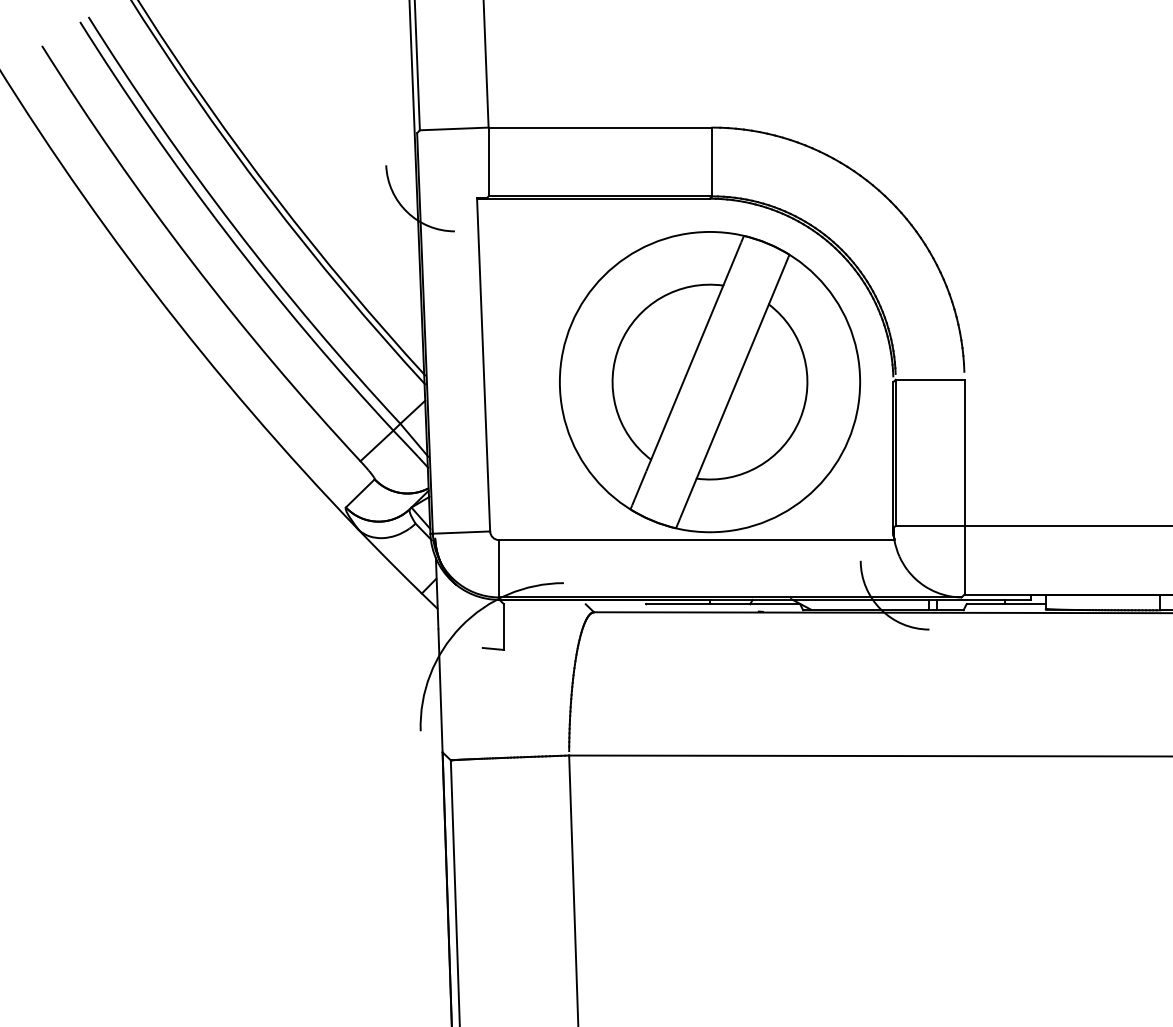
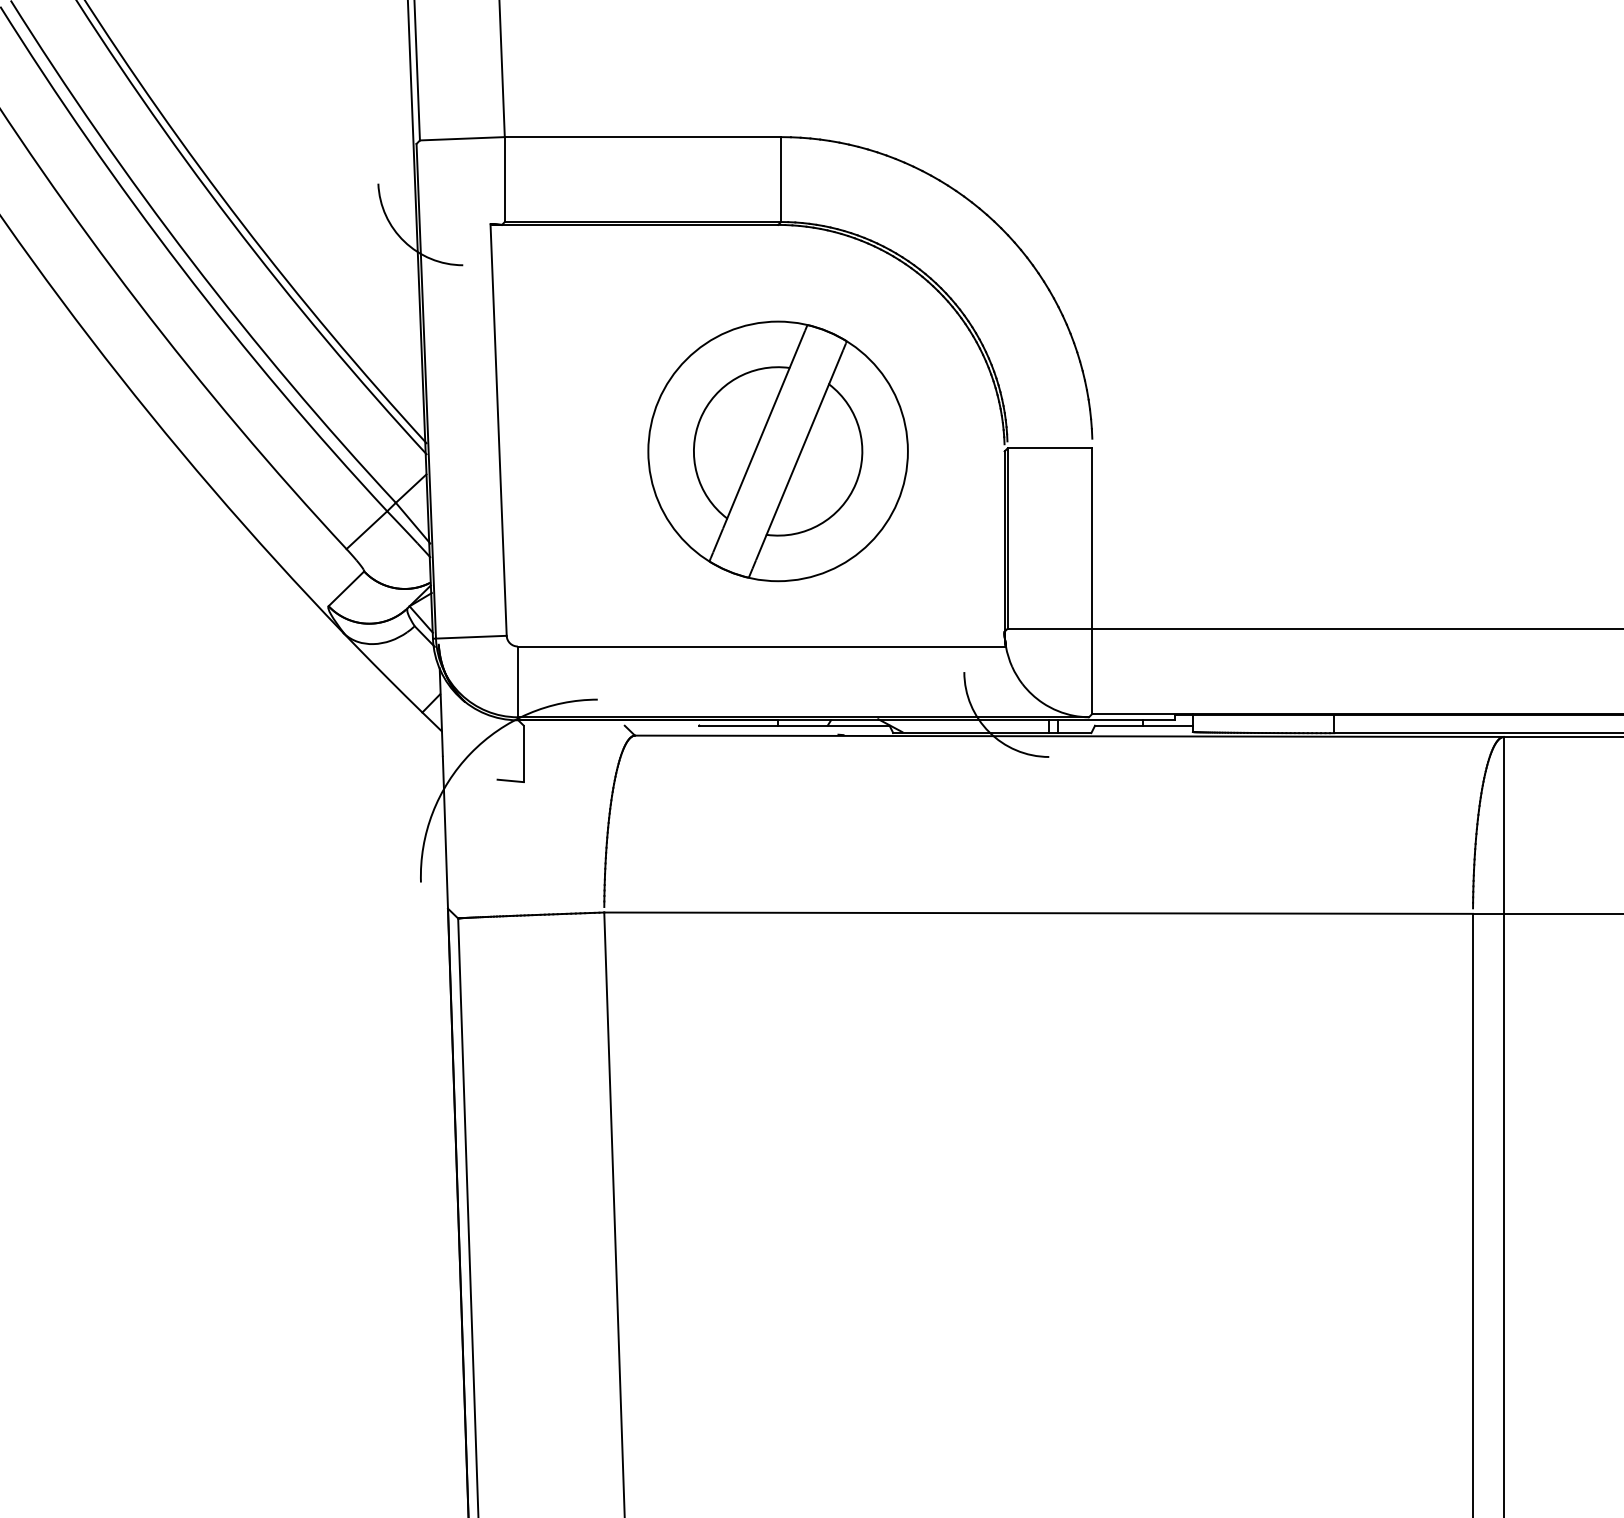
part: (709, 382) -> (777, 451), size x0.7

